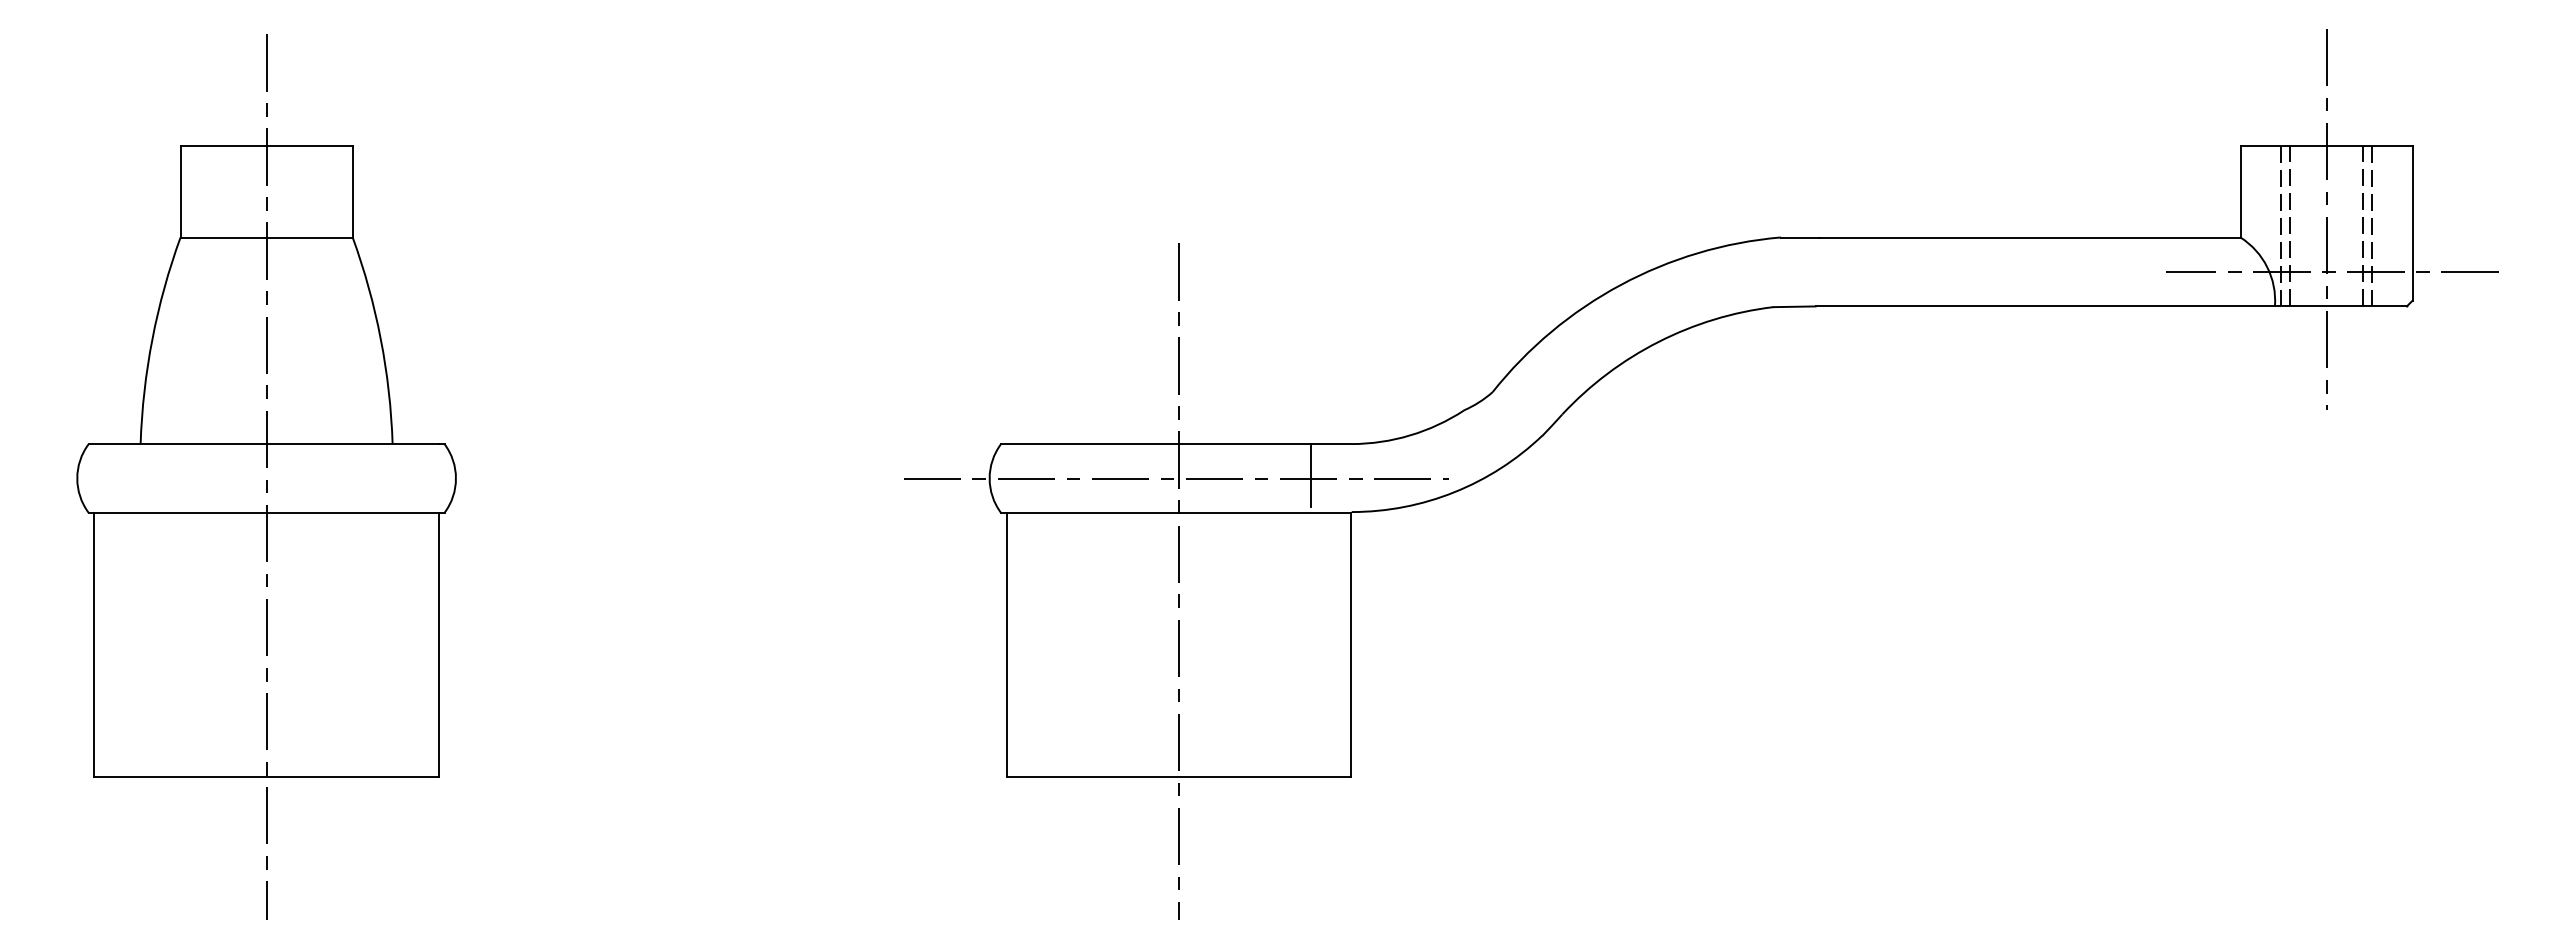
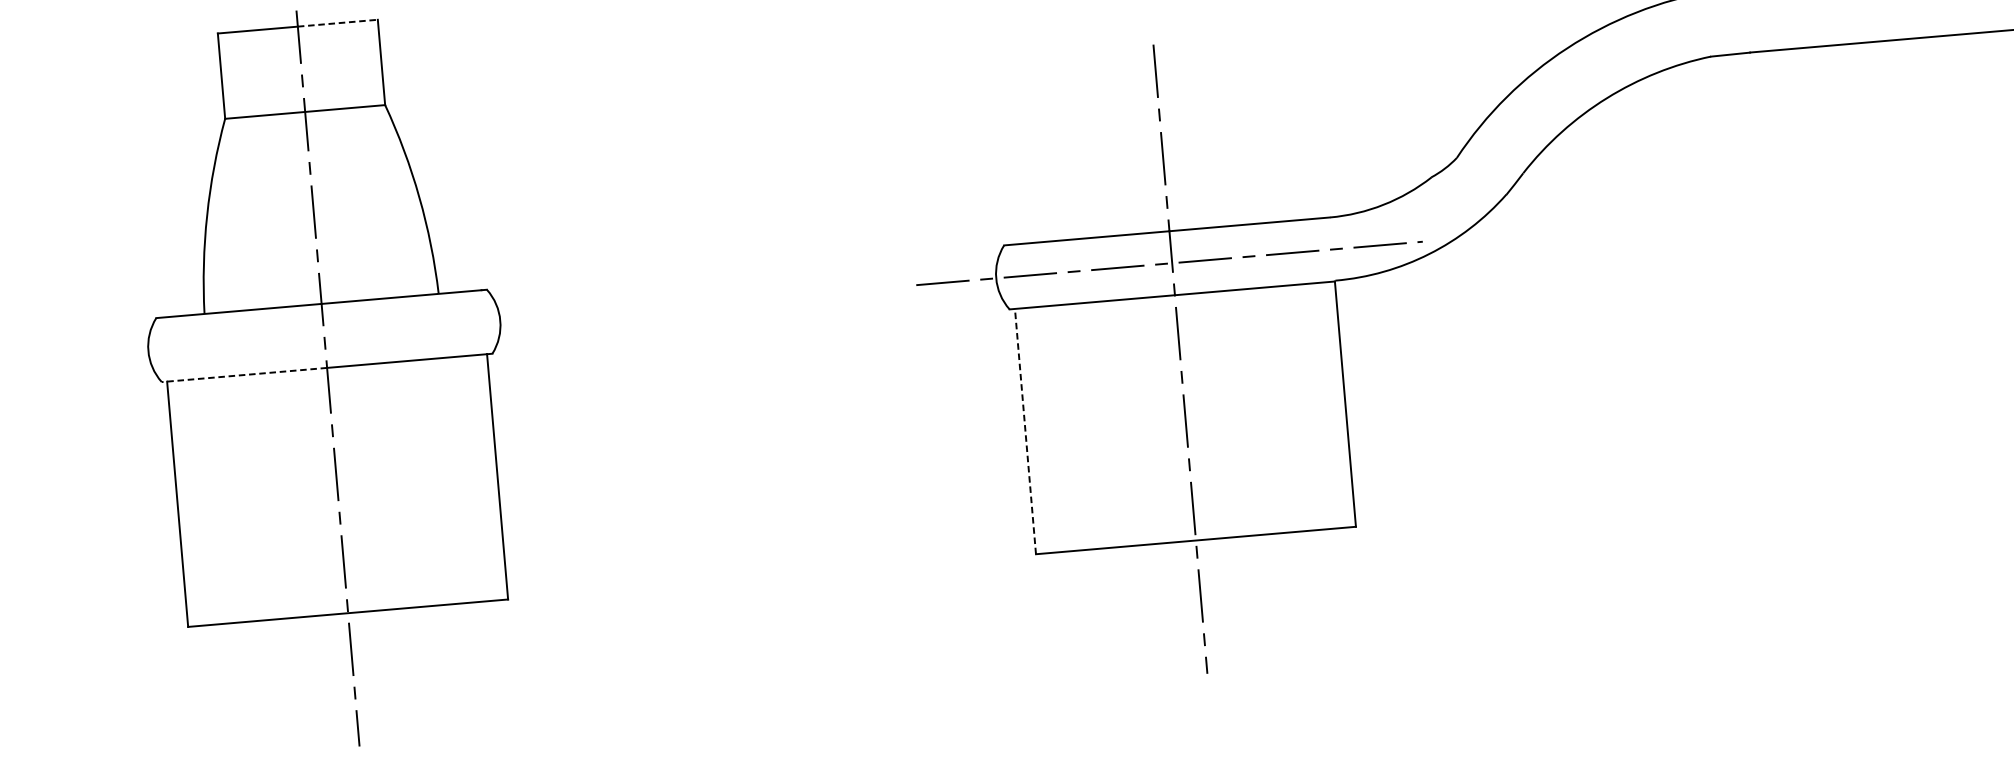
line: (310, 145) -> (338, 22), solid -> dashed
line: (1310, 475) -> (1294, 249), removed
line: (177, 512) -> (244, 374), solid -> dashed
line: (1006, 644) -> (1025, 431), solid -> dashed

